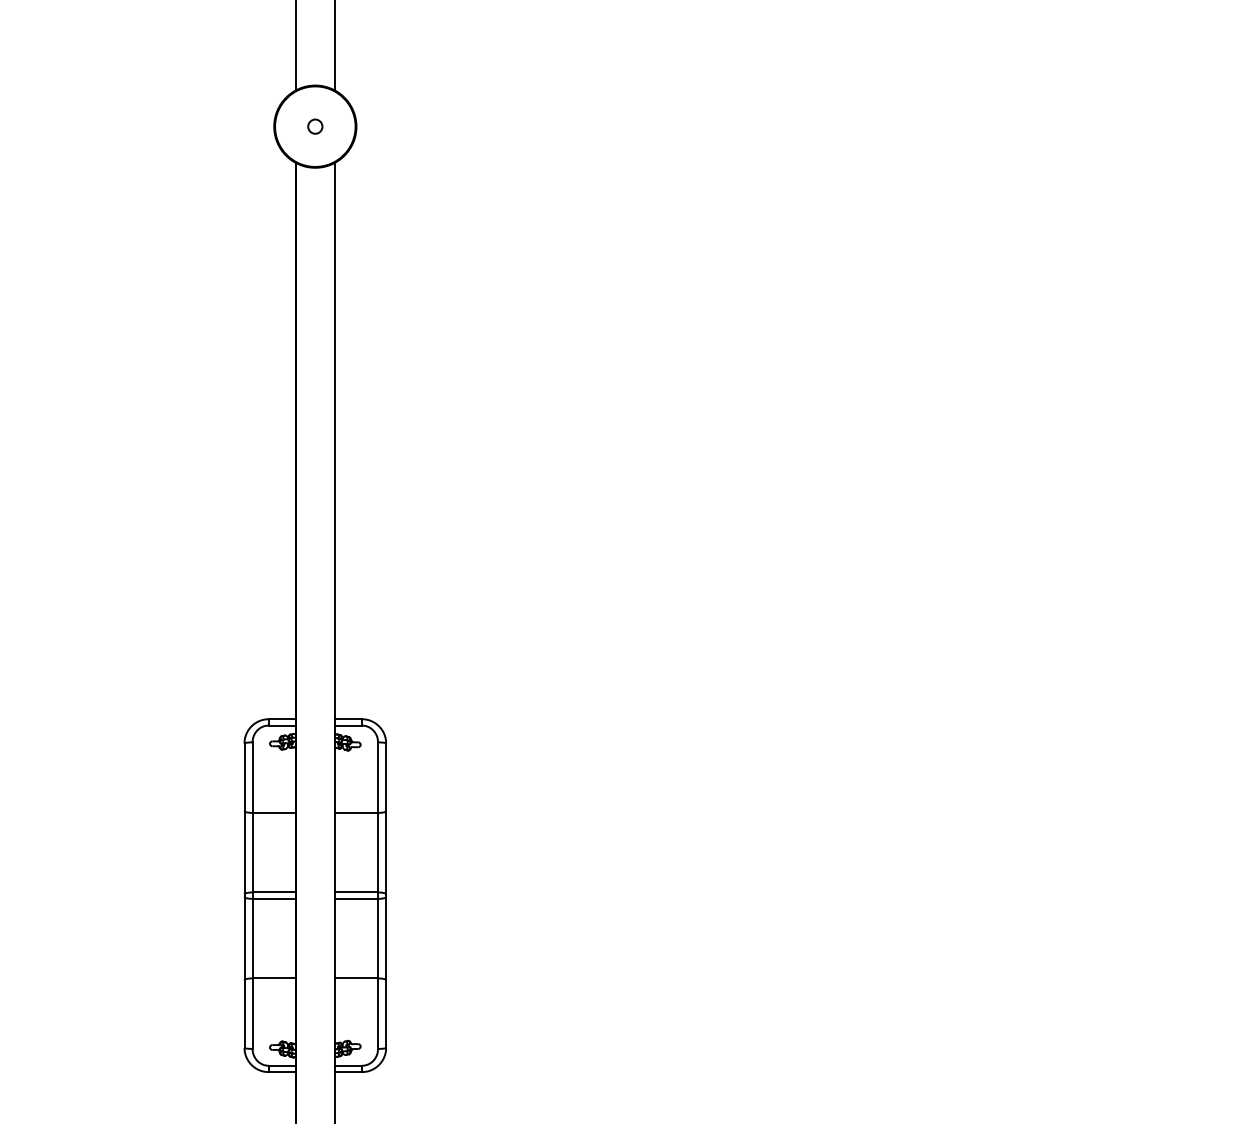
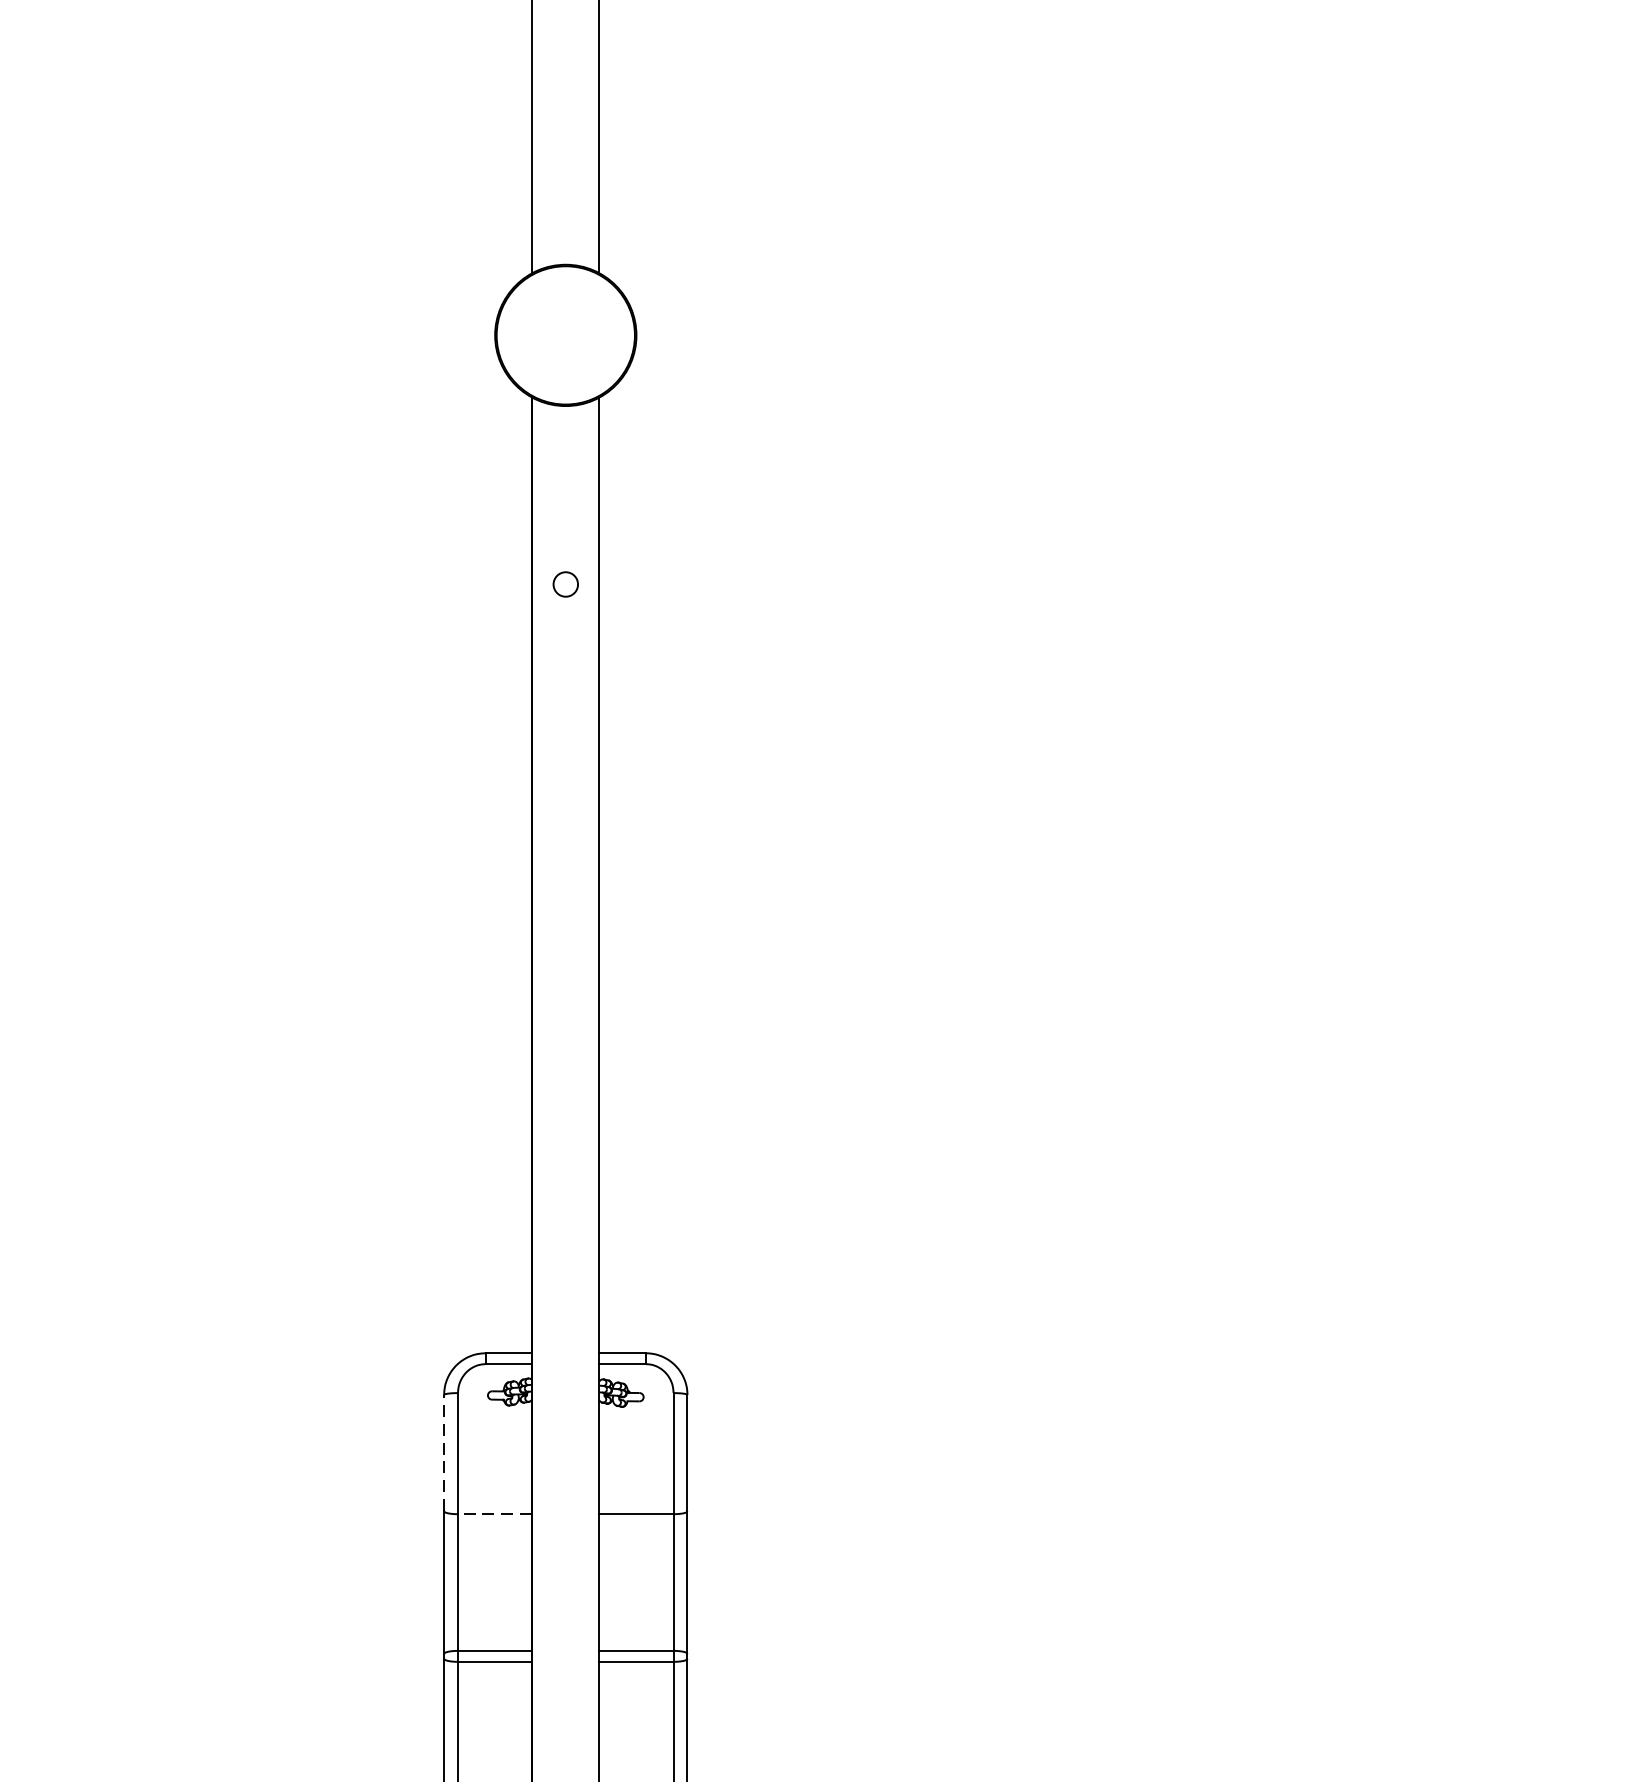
circle: (315, 126) -> (566, 584), moved
line: (244, 777) -> (444, 1453), solid -> dashed
line: (274, 812) -> (495, 1513), solid -> dashed

